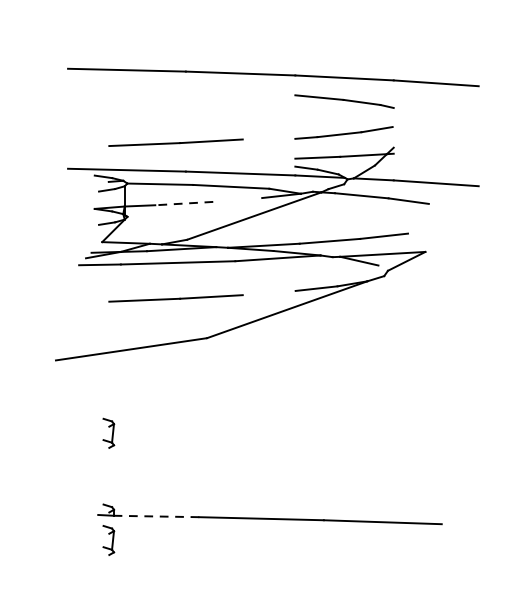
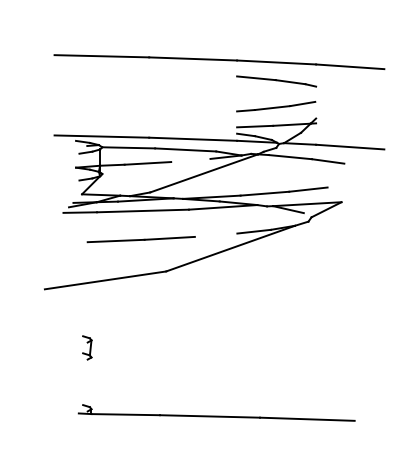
line: (175, 142) -> (140, 114), removed
line: (183, 203) -> (147, 163), dashed -> solid
line: (156, 516) -> (125, 414), dashed -> solid
part: (109, 539) -> (87, 433), removed

